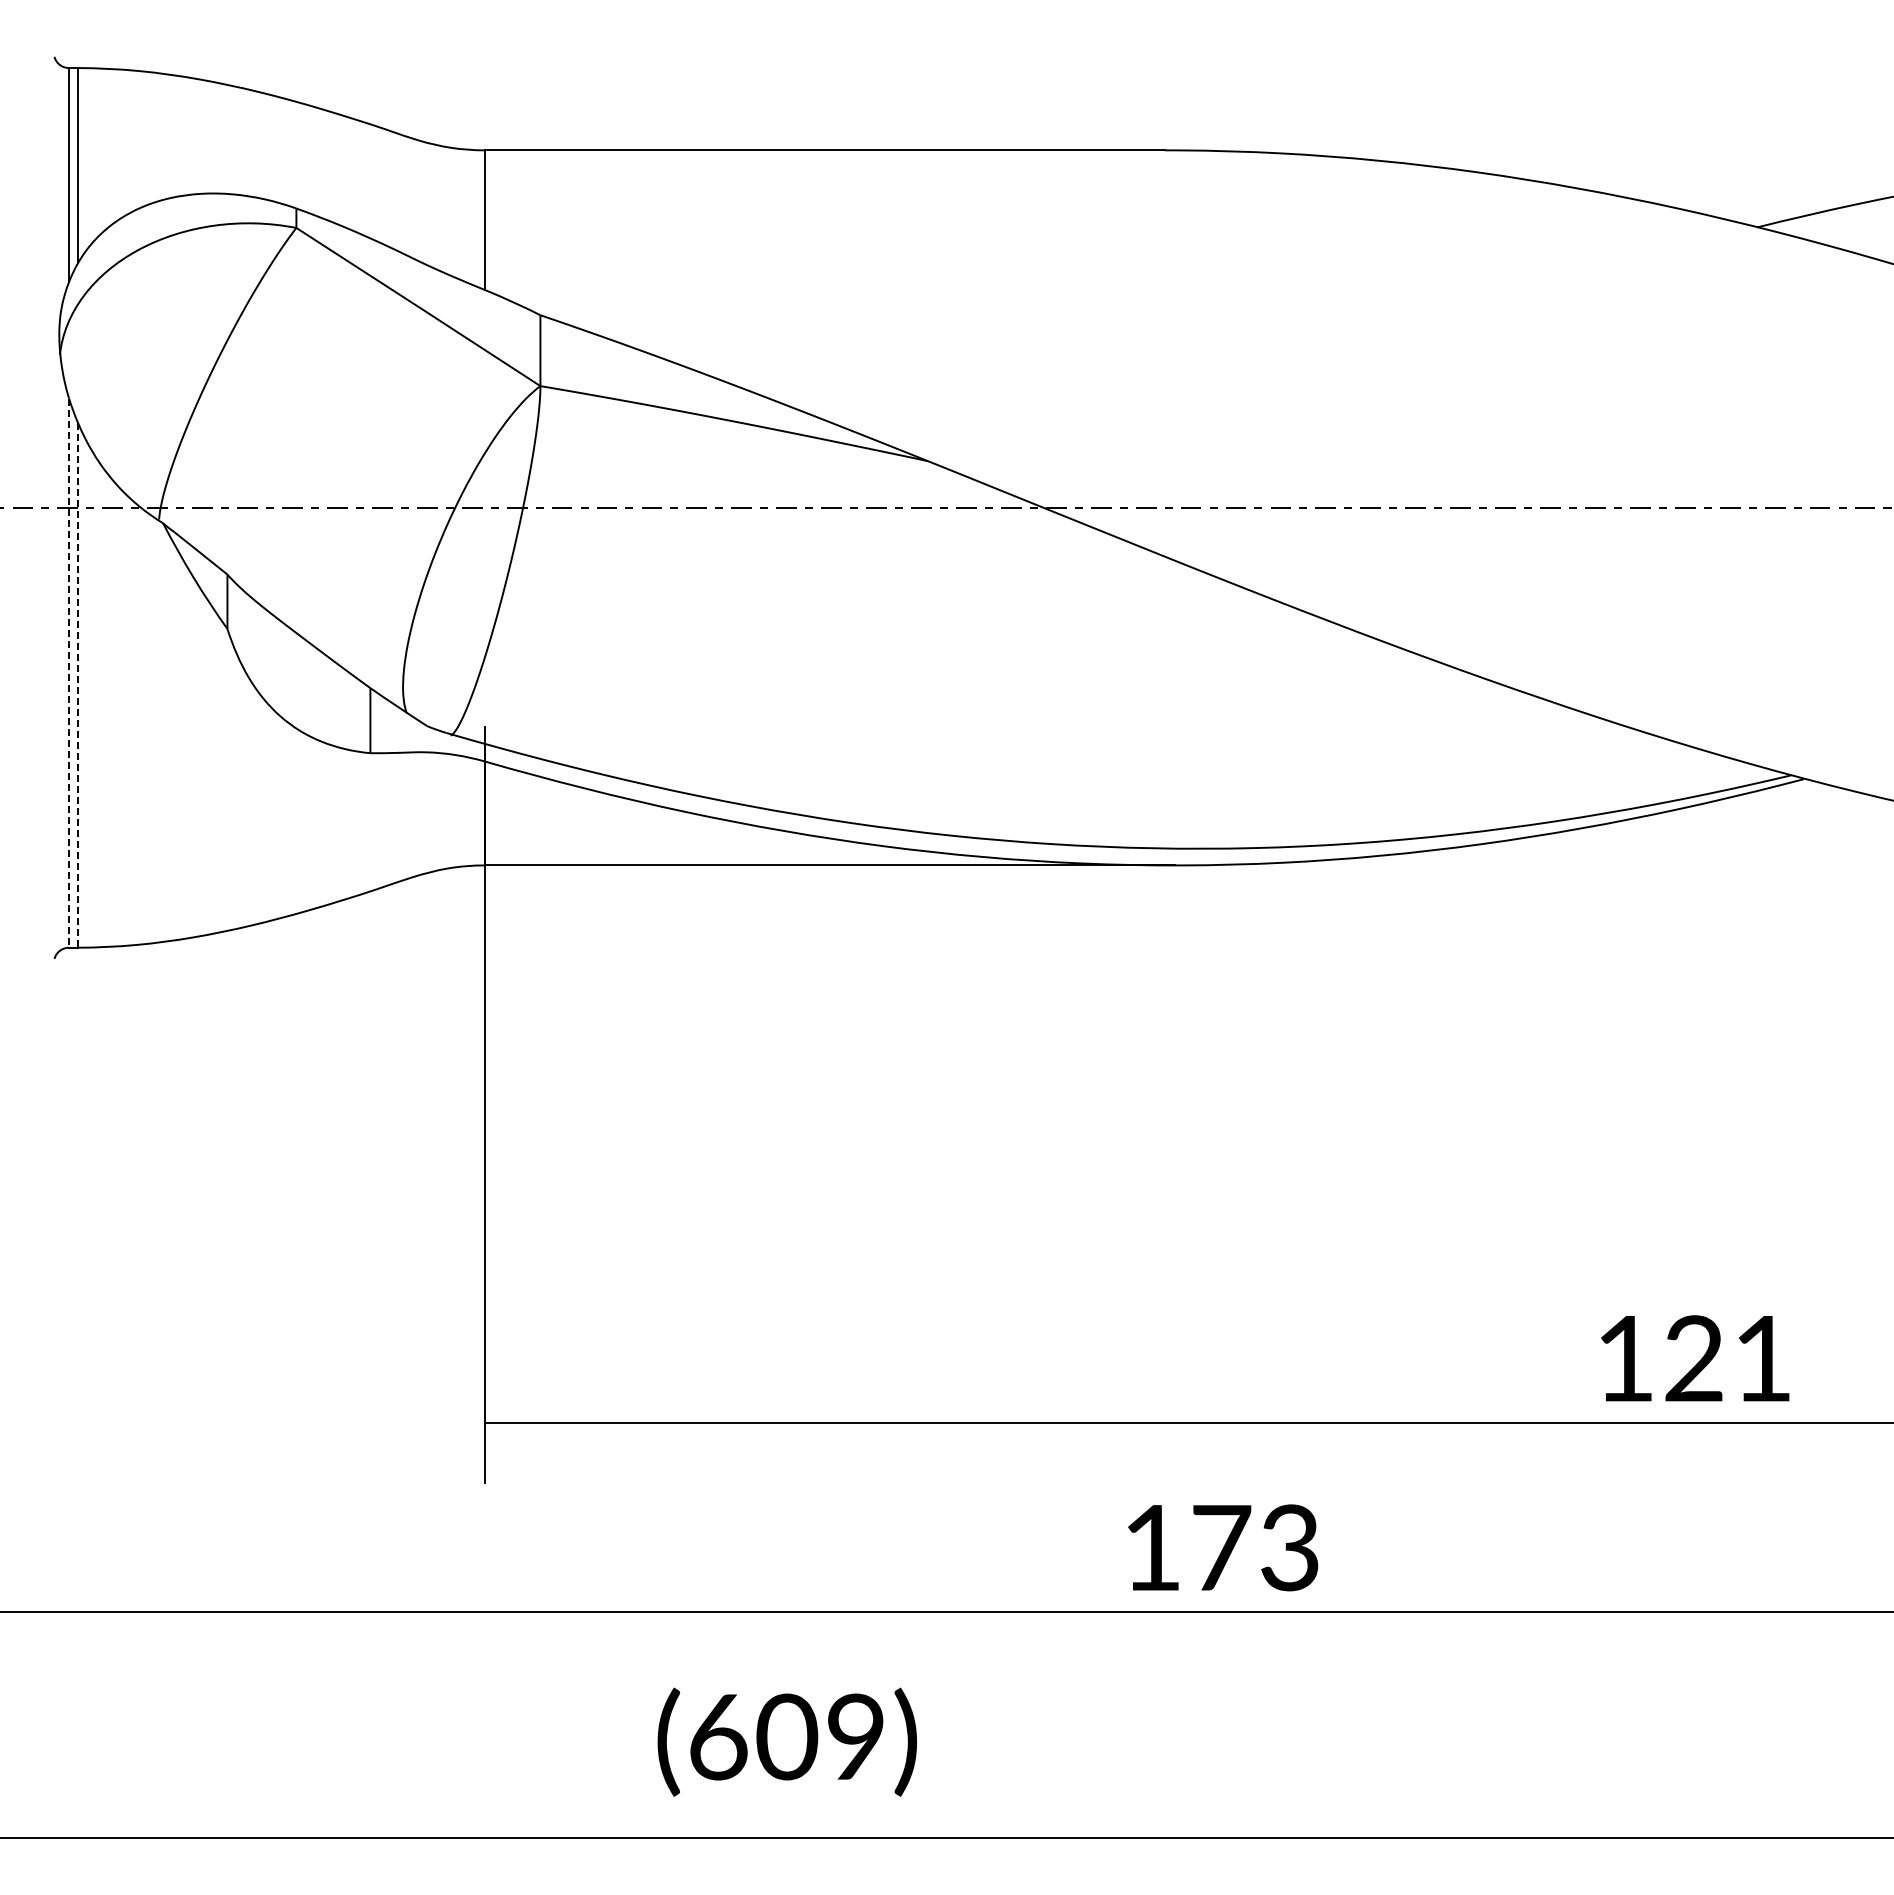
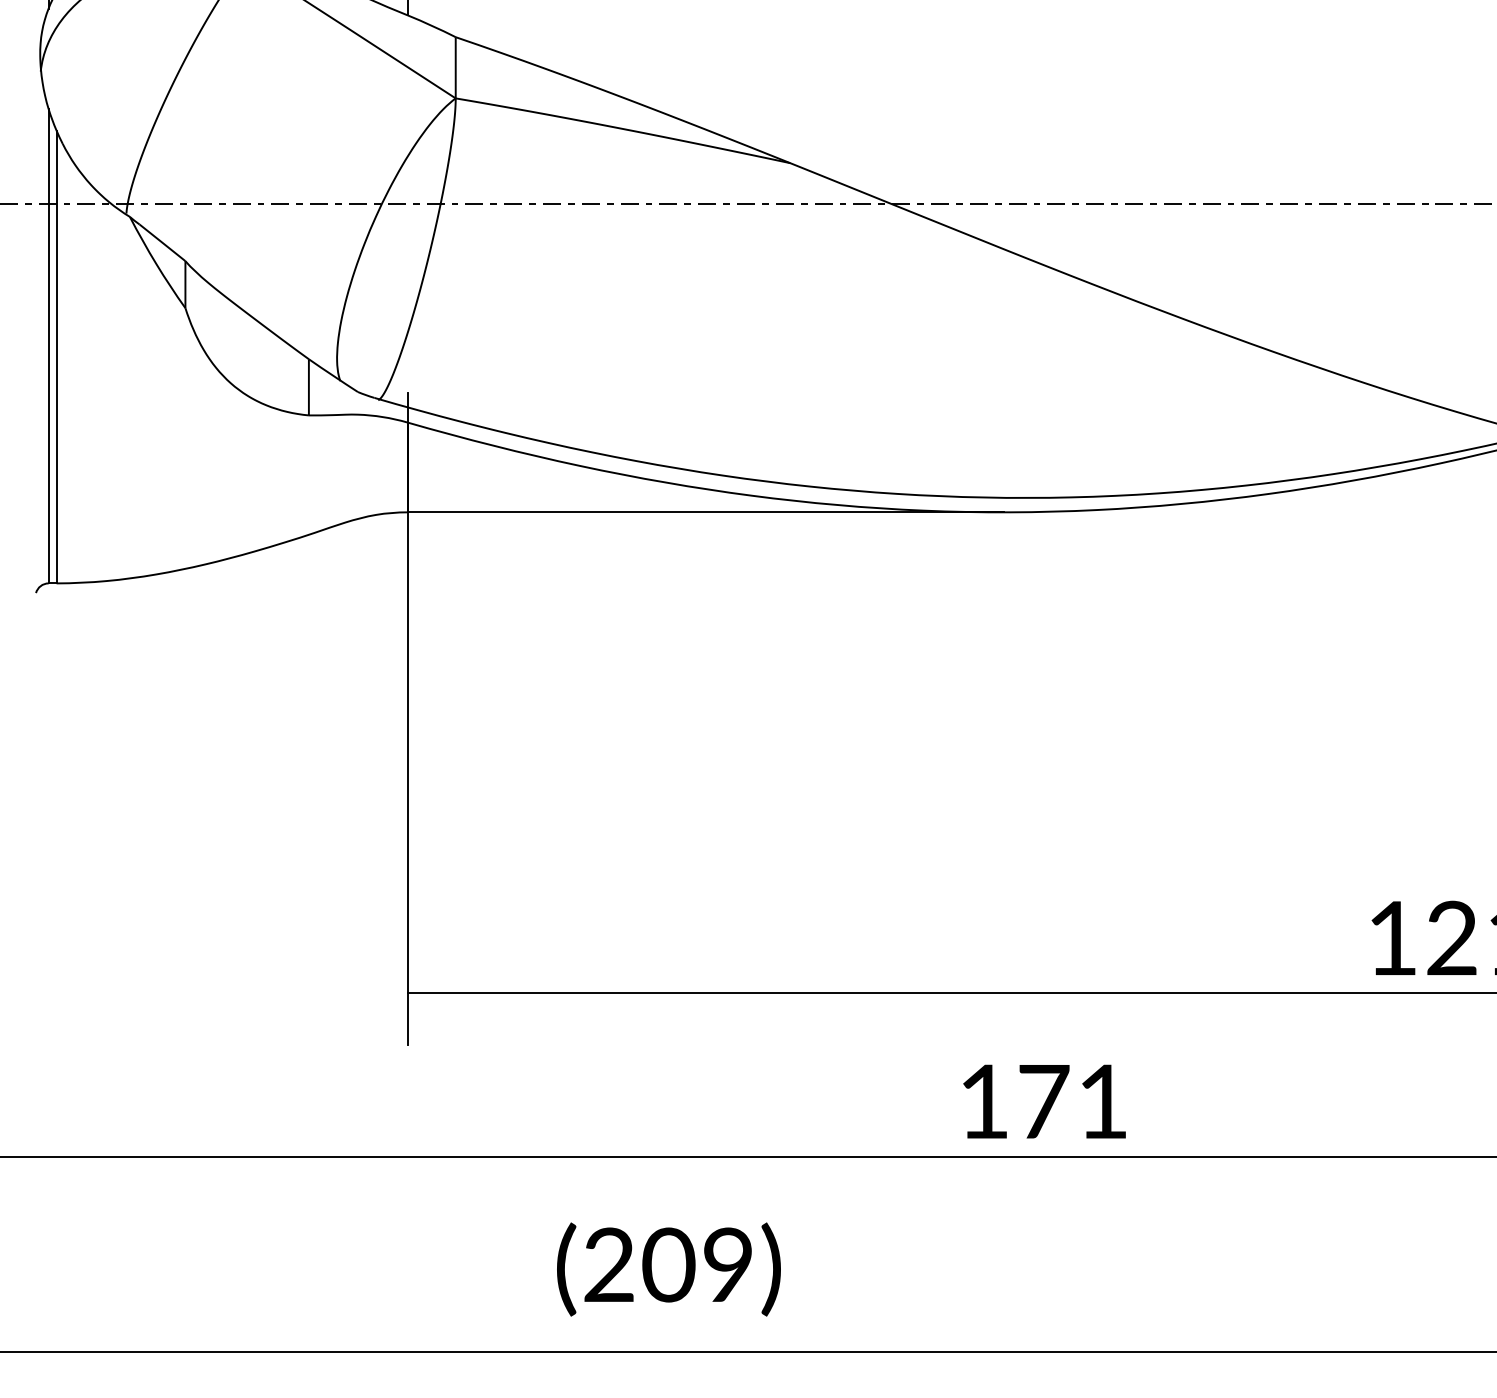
line: (69, 673) -> (49, 346), dashed -> solid
line: (78, 686) -> (56, 357), dashed -> solid
text: (1289, 1547) -> (1102, 1101), 173 -> 171
text: (718, 1736) -> (609, 1264), (609) -> (209)

